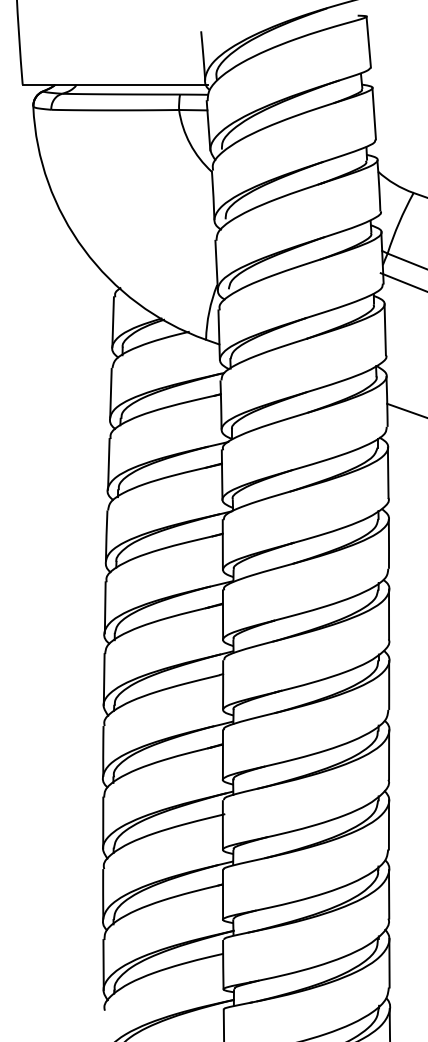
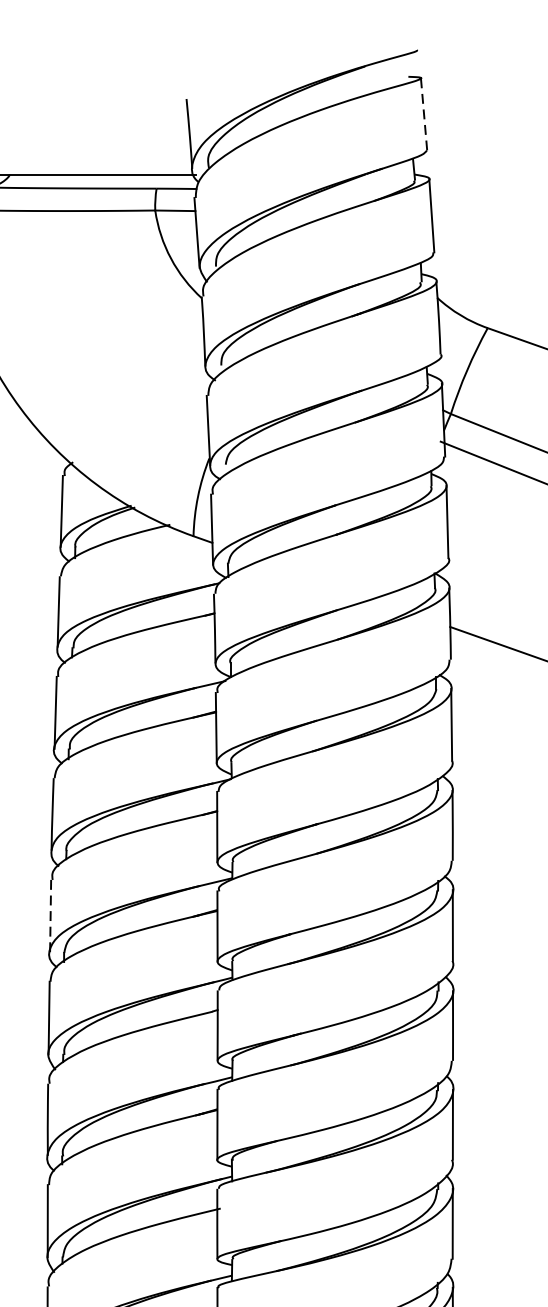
line: (368, 42) -> (423, 114), solid -> dashed
line: (105, 607) -> (50, 915), solid -> dashed

